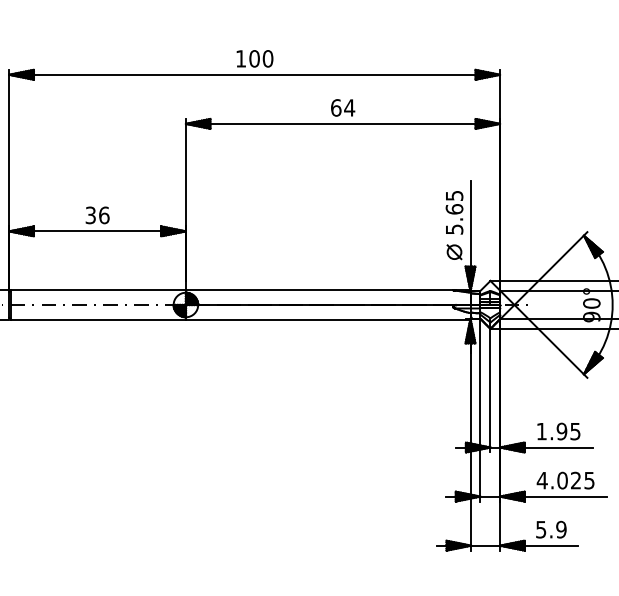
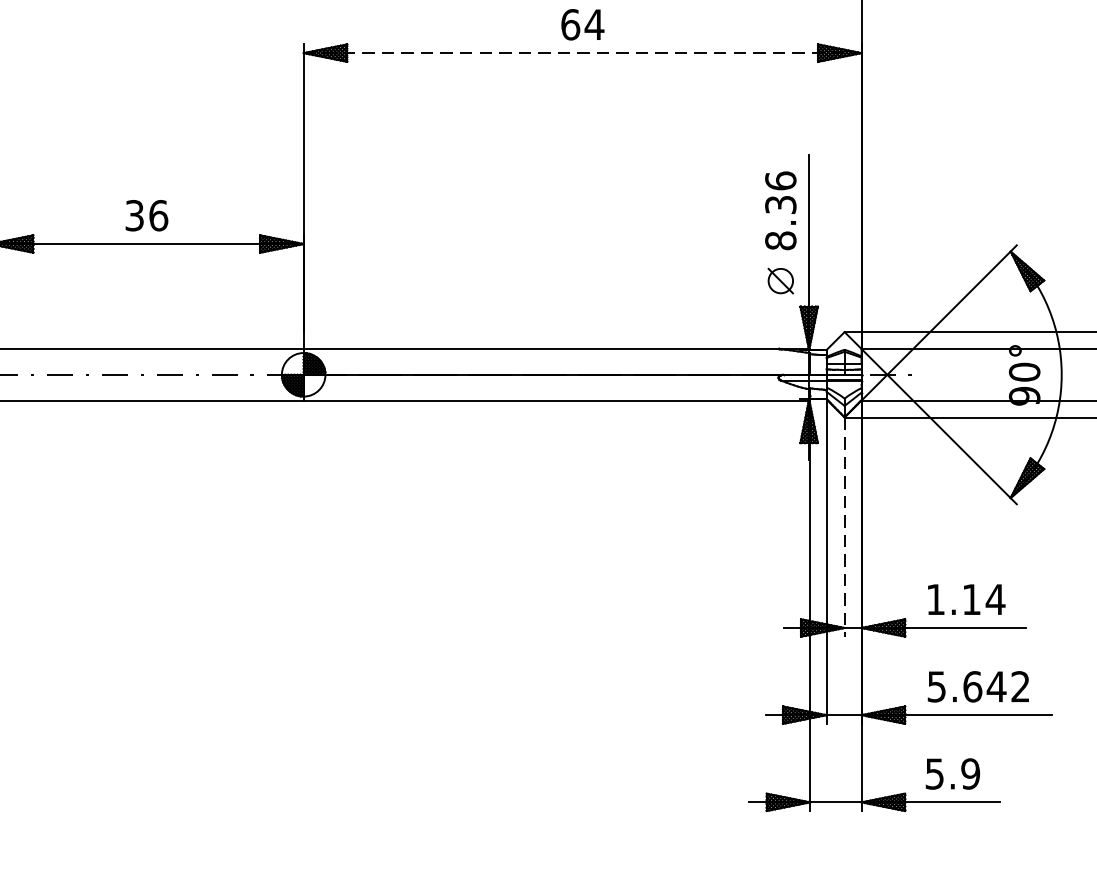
line: (343, 123) -> (583, 52), solid -> dashed
text: (454, 212) -> (780, 210), 5.65 -> 8.36
line: (490, 390) -> (844, 526), solid -> dashed
text: (568, 431) -> (983, 599), 1.95 -> 1.14
text: (565, 480) -> (977, 686), 4.025 -> 5.642

